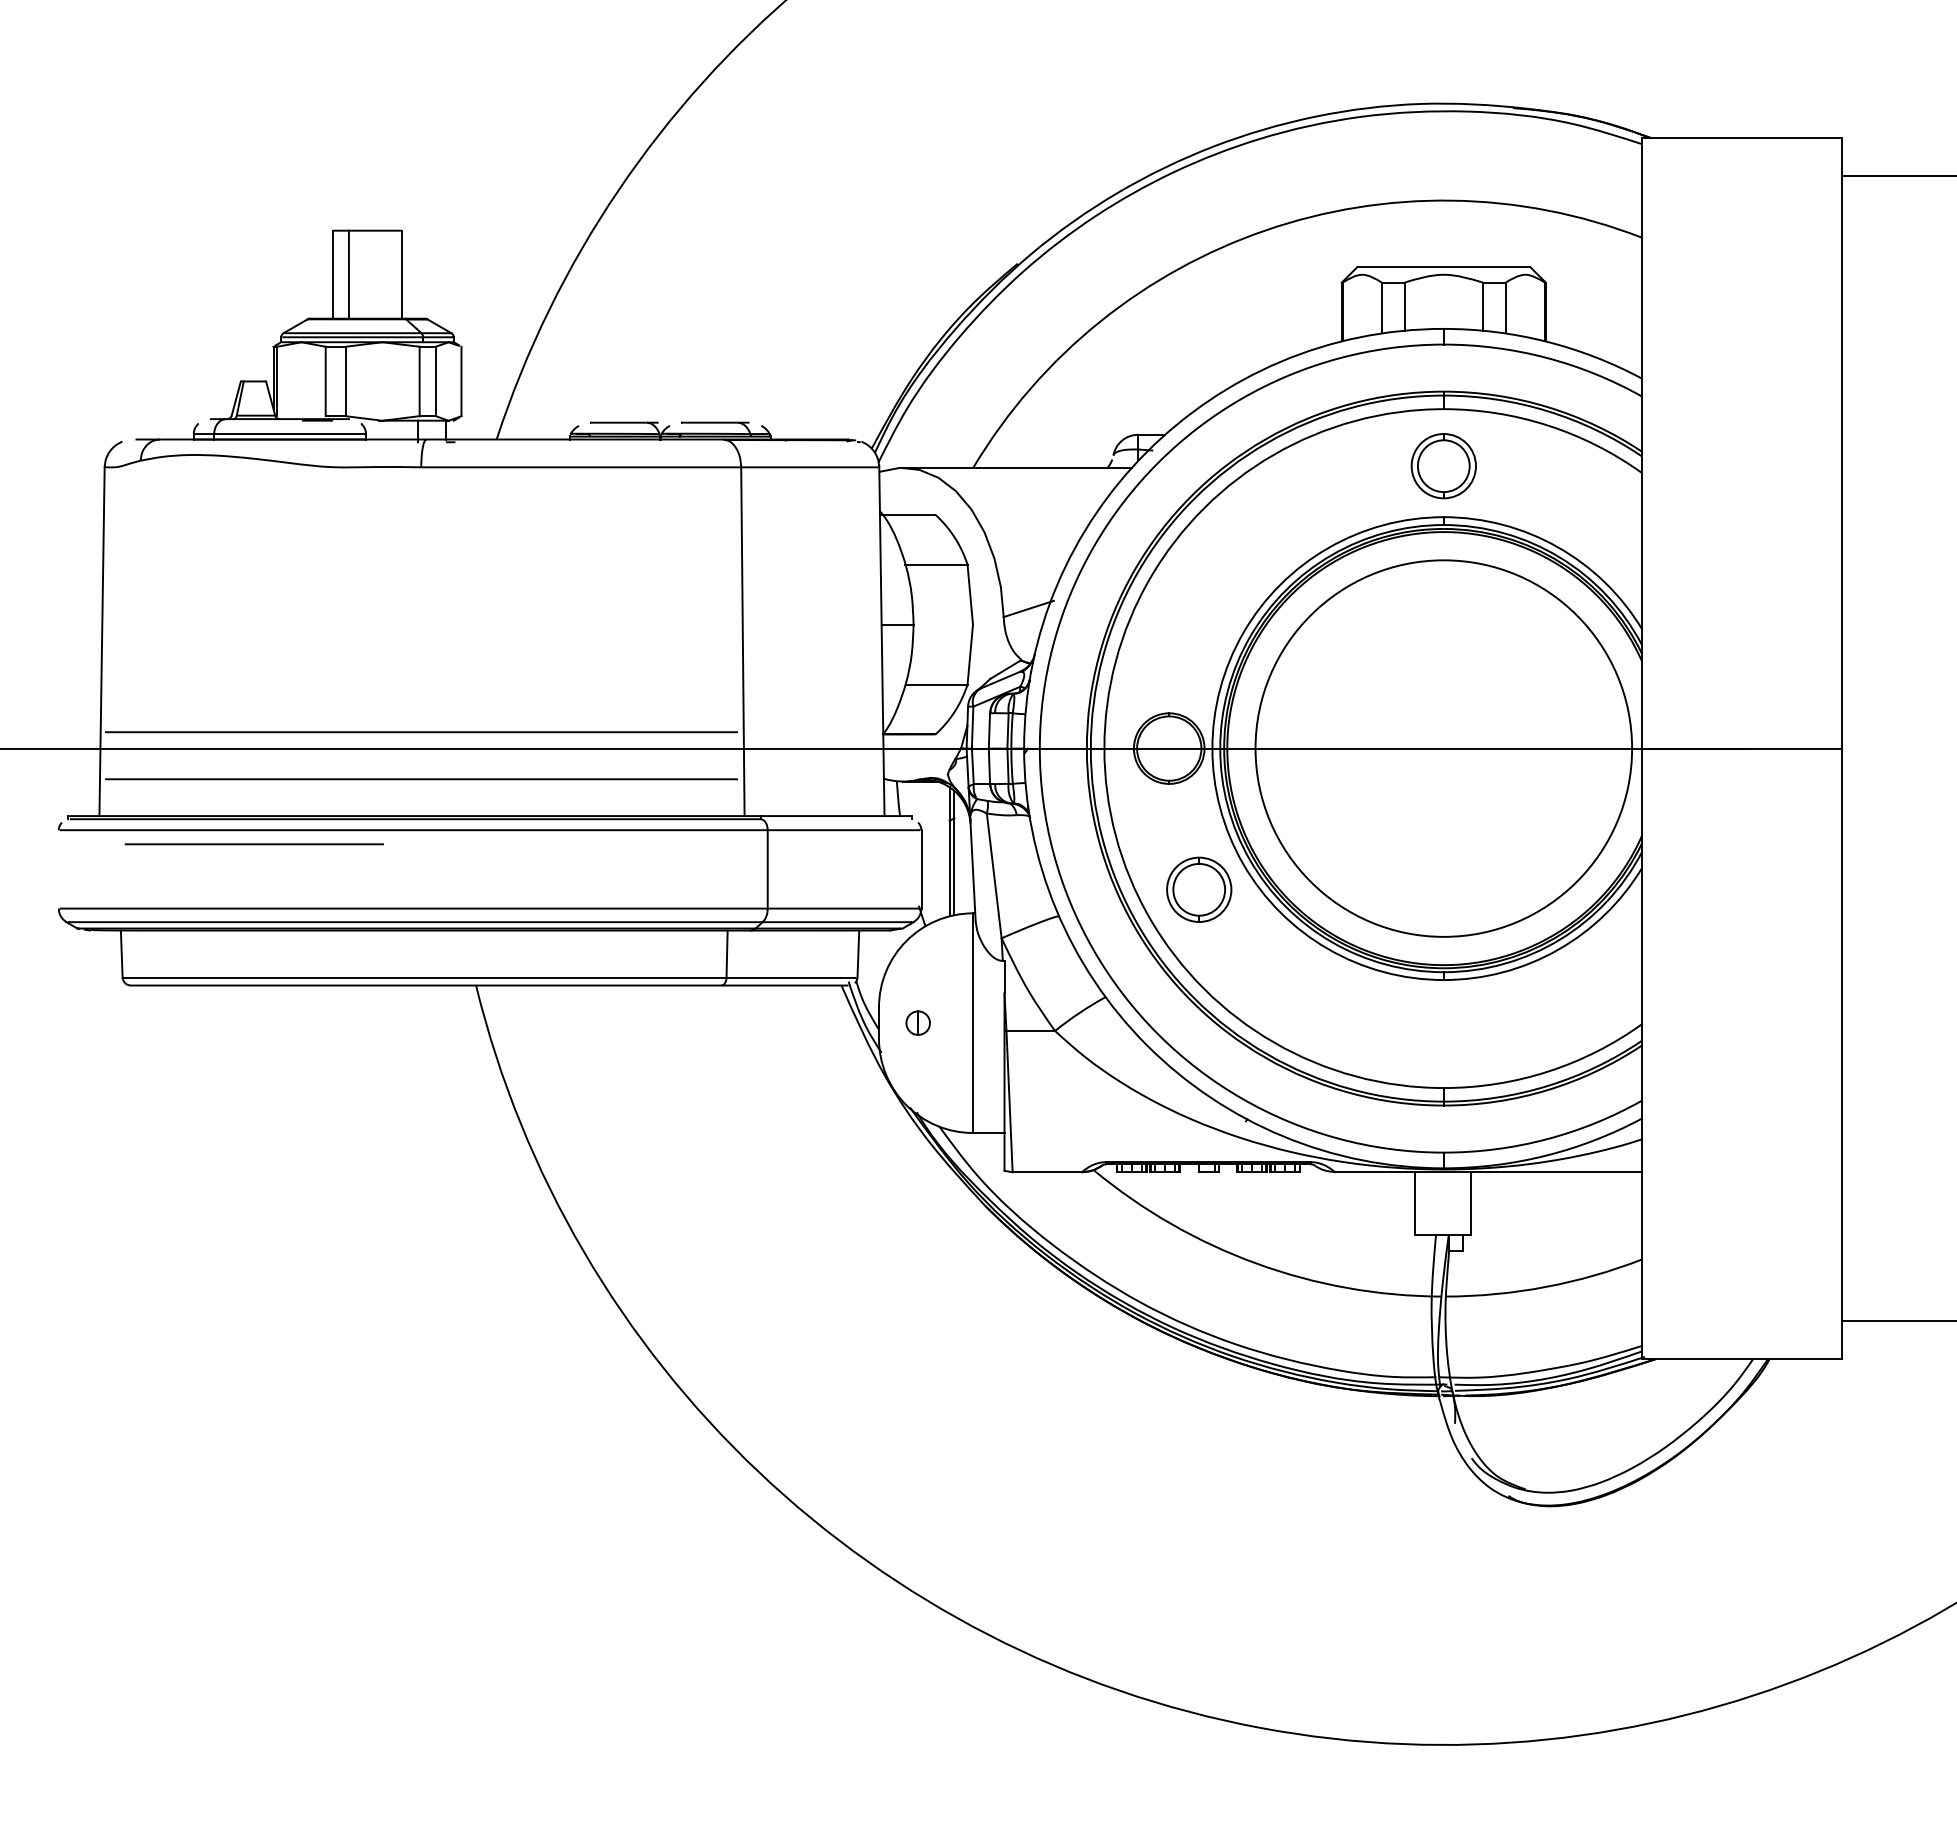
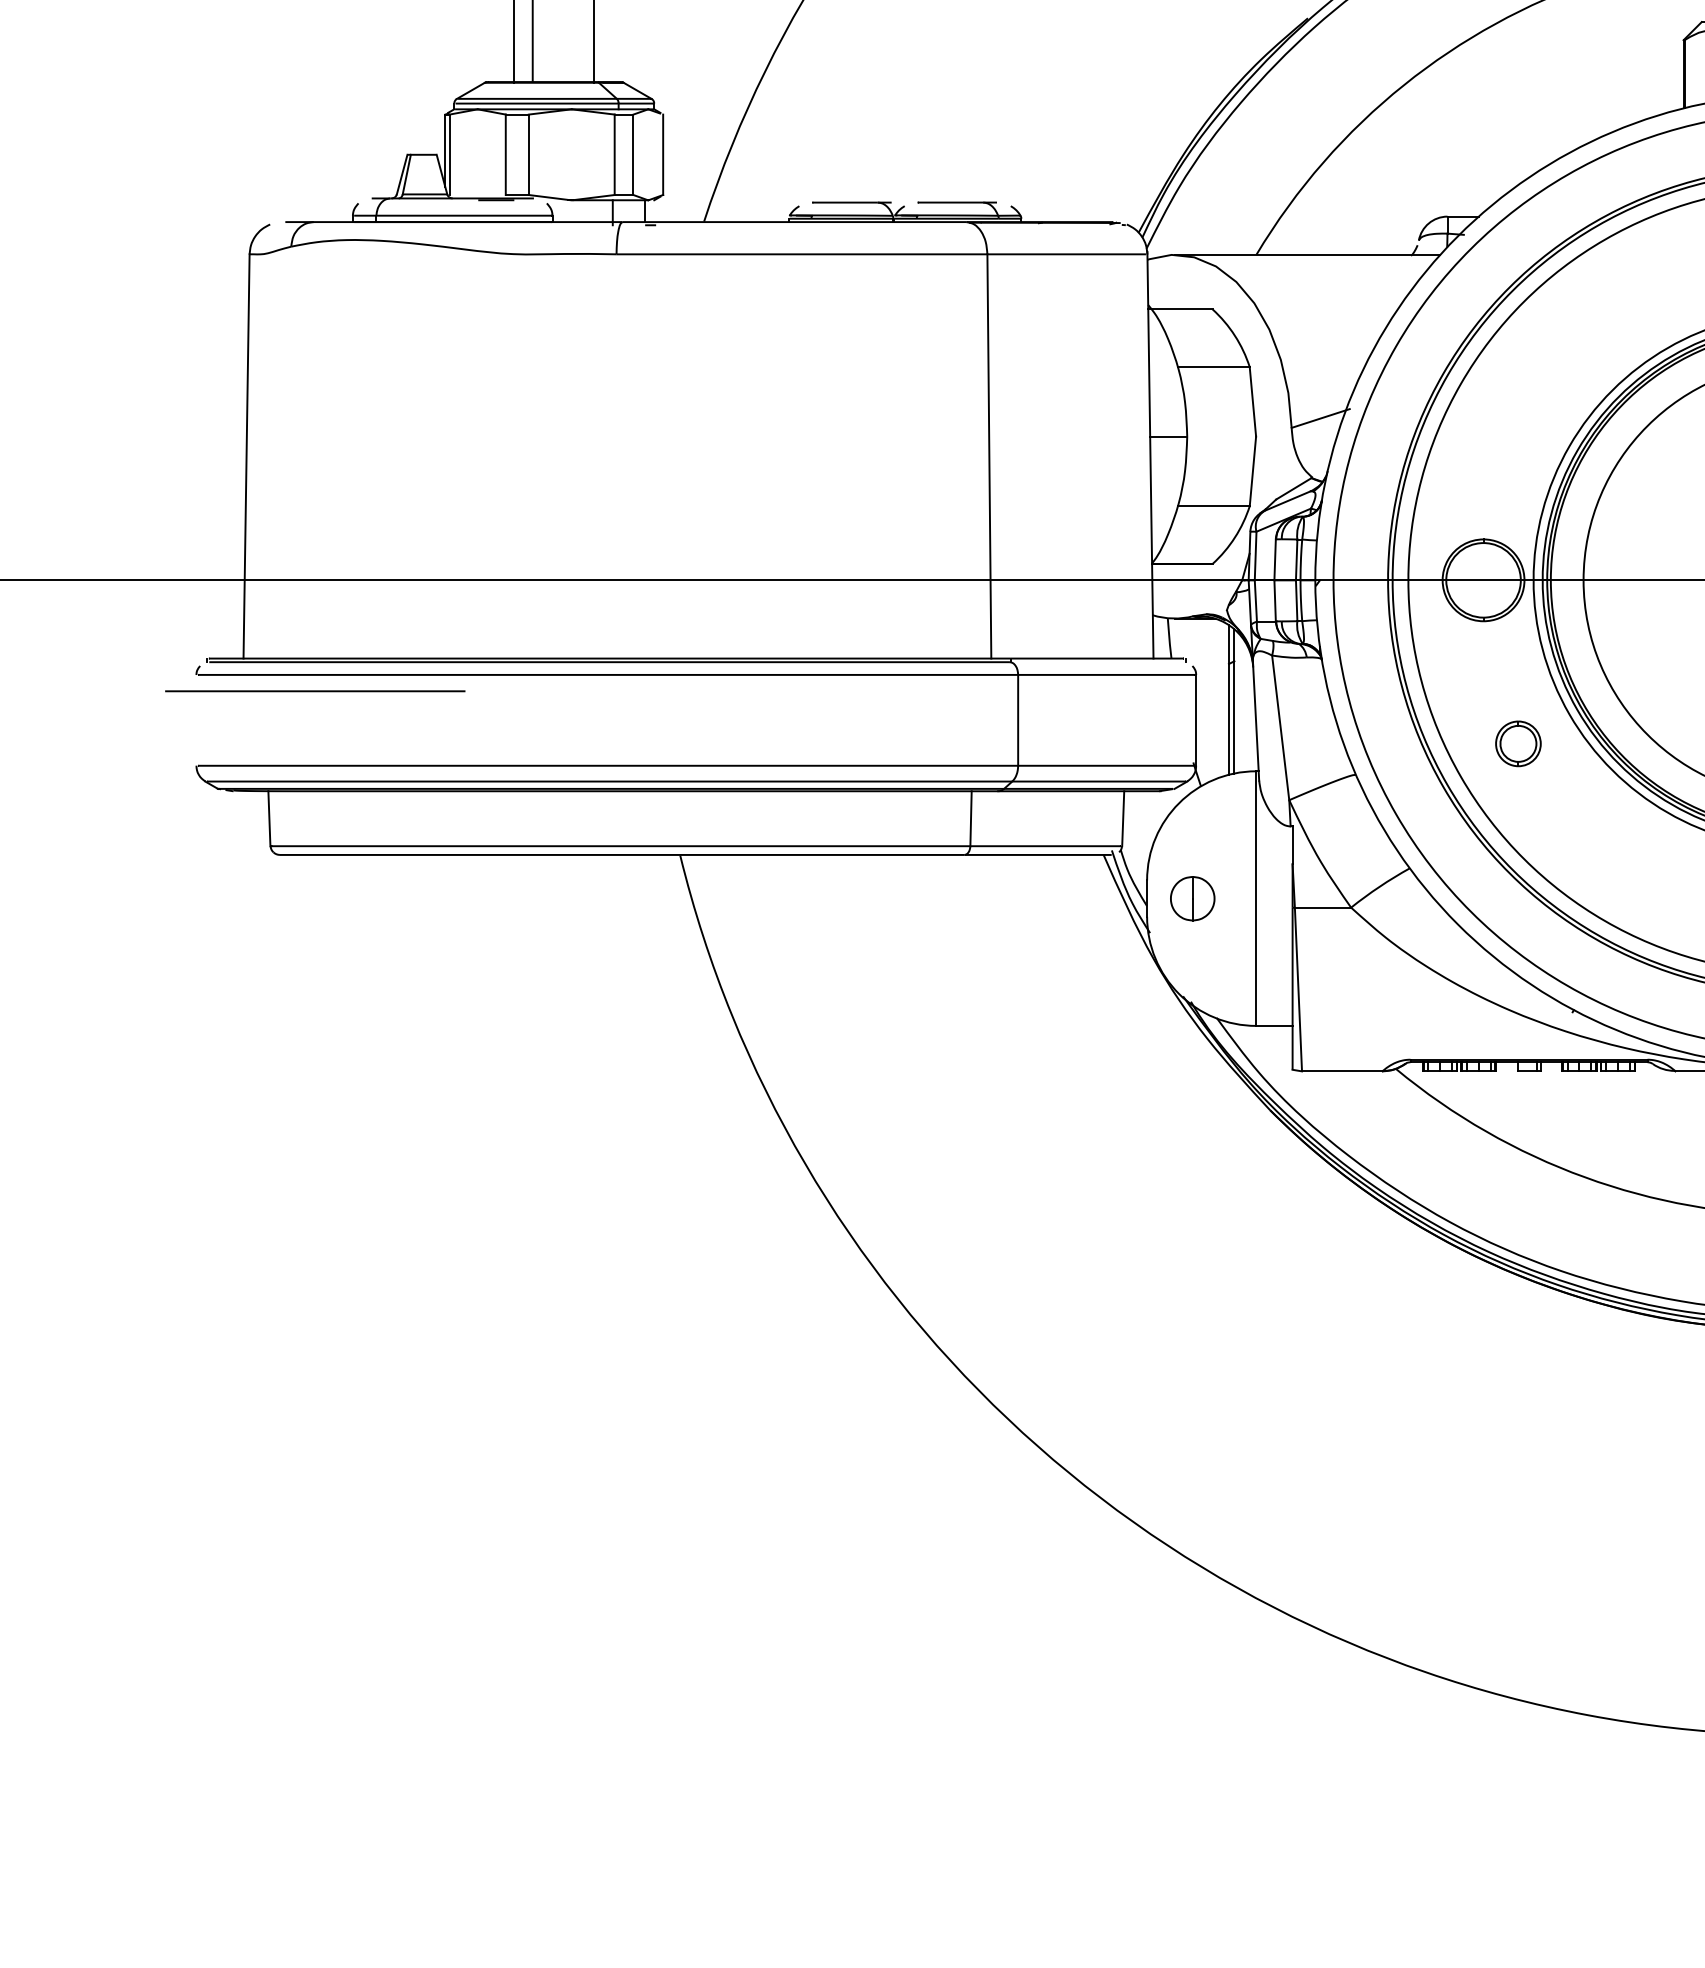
line: (420, 732) -> (615, 561), removed
line: (420, 779) -> (615, 616), removed
line: (253, 844) -> (314, 691), moved
part: (1199, 889) -> (1518, 743), size x0.6
part: (917, 1022) -> (1191, 897), size x1.6

